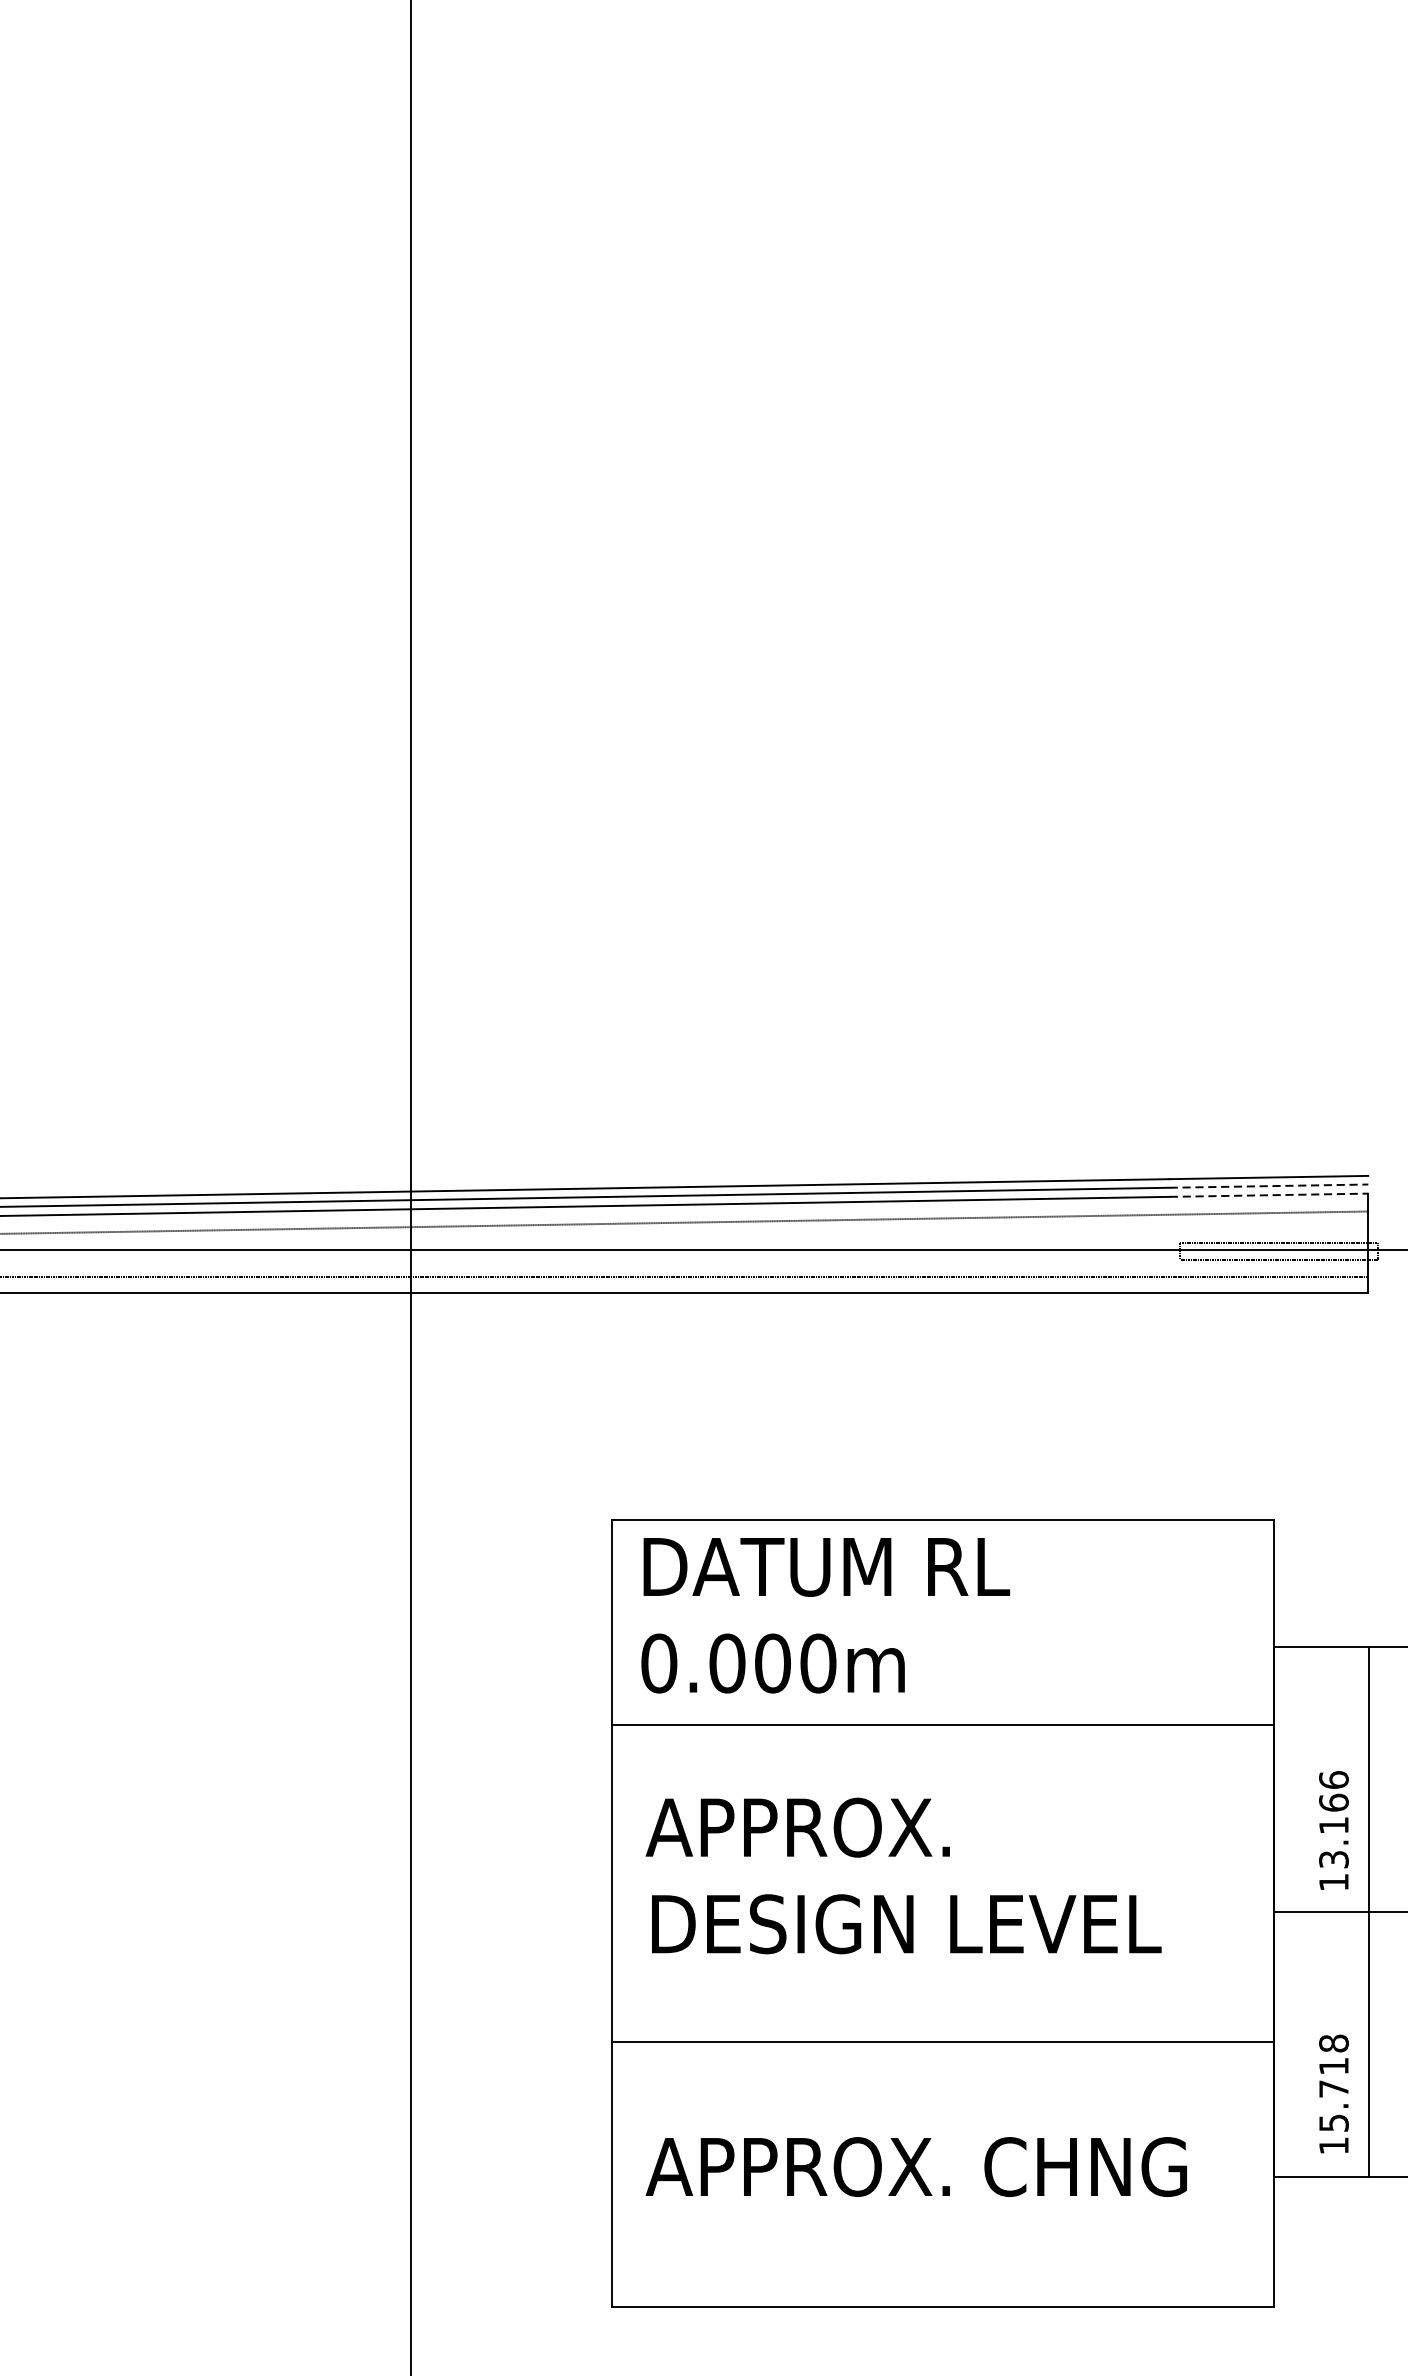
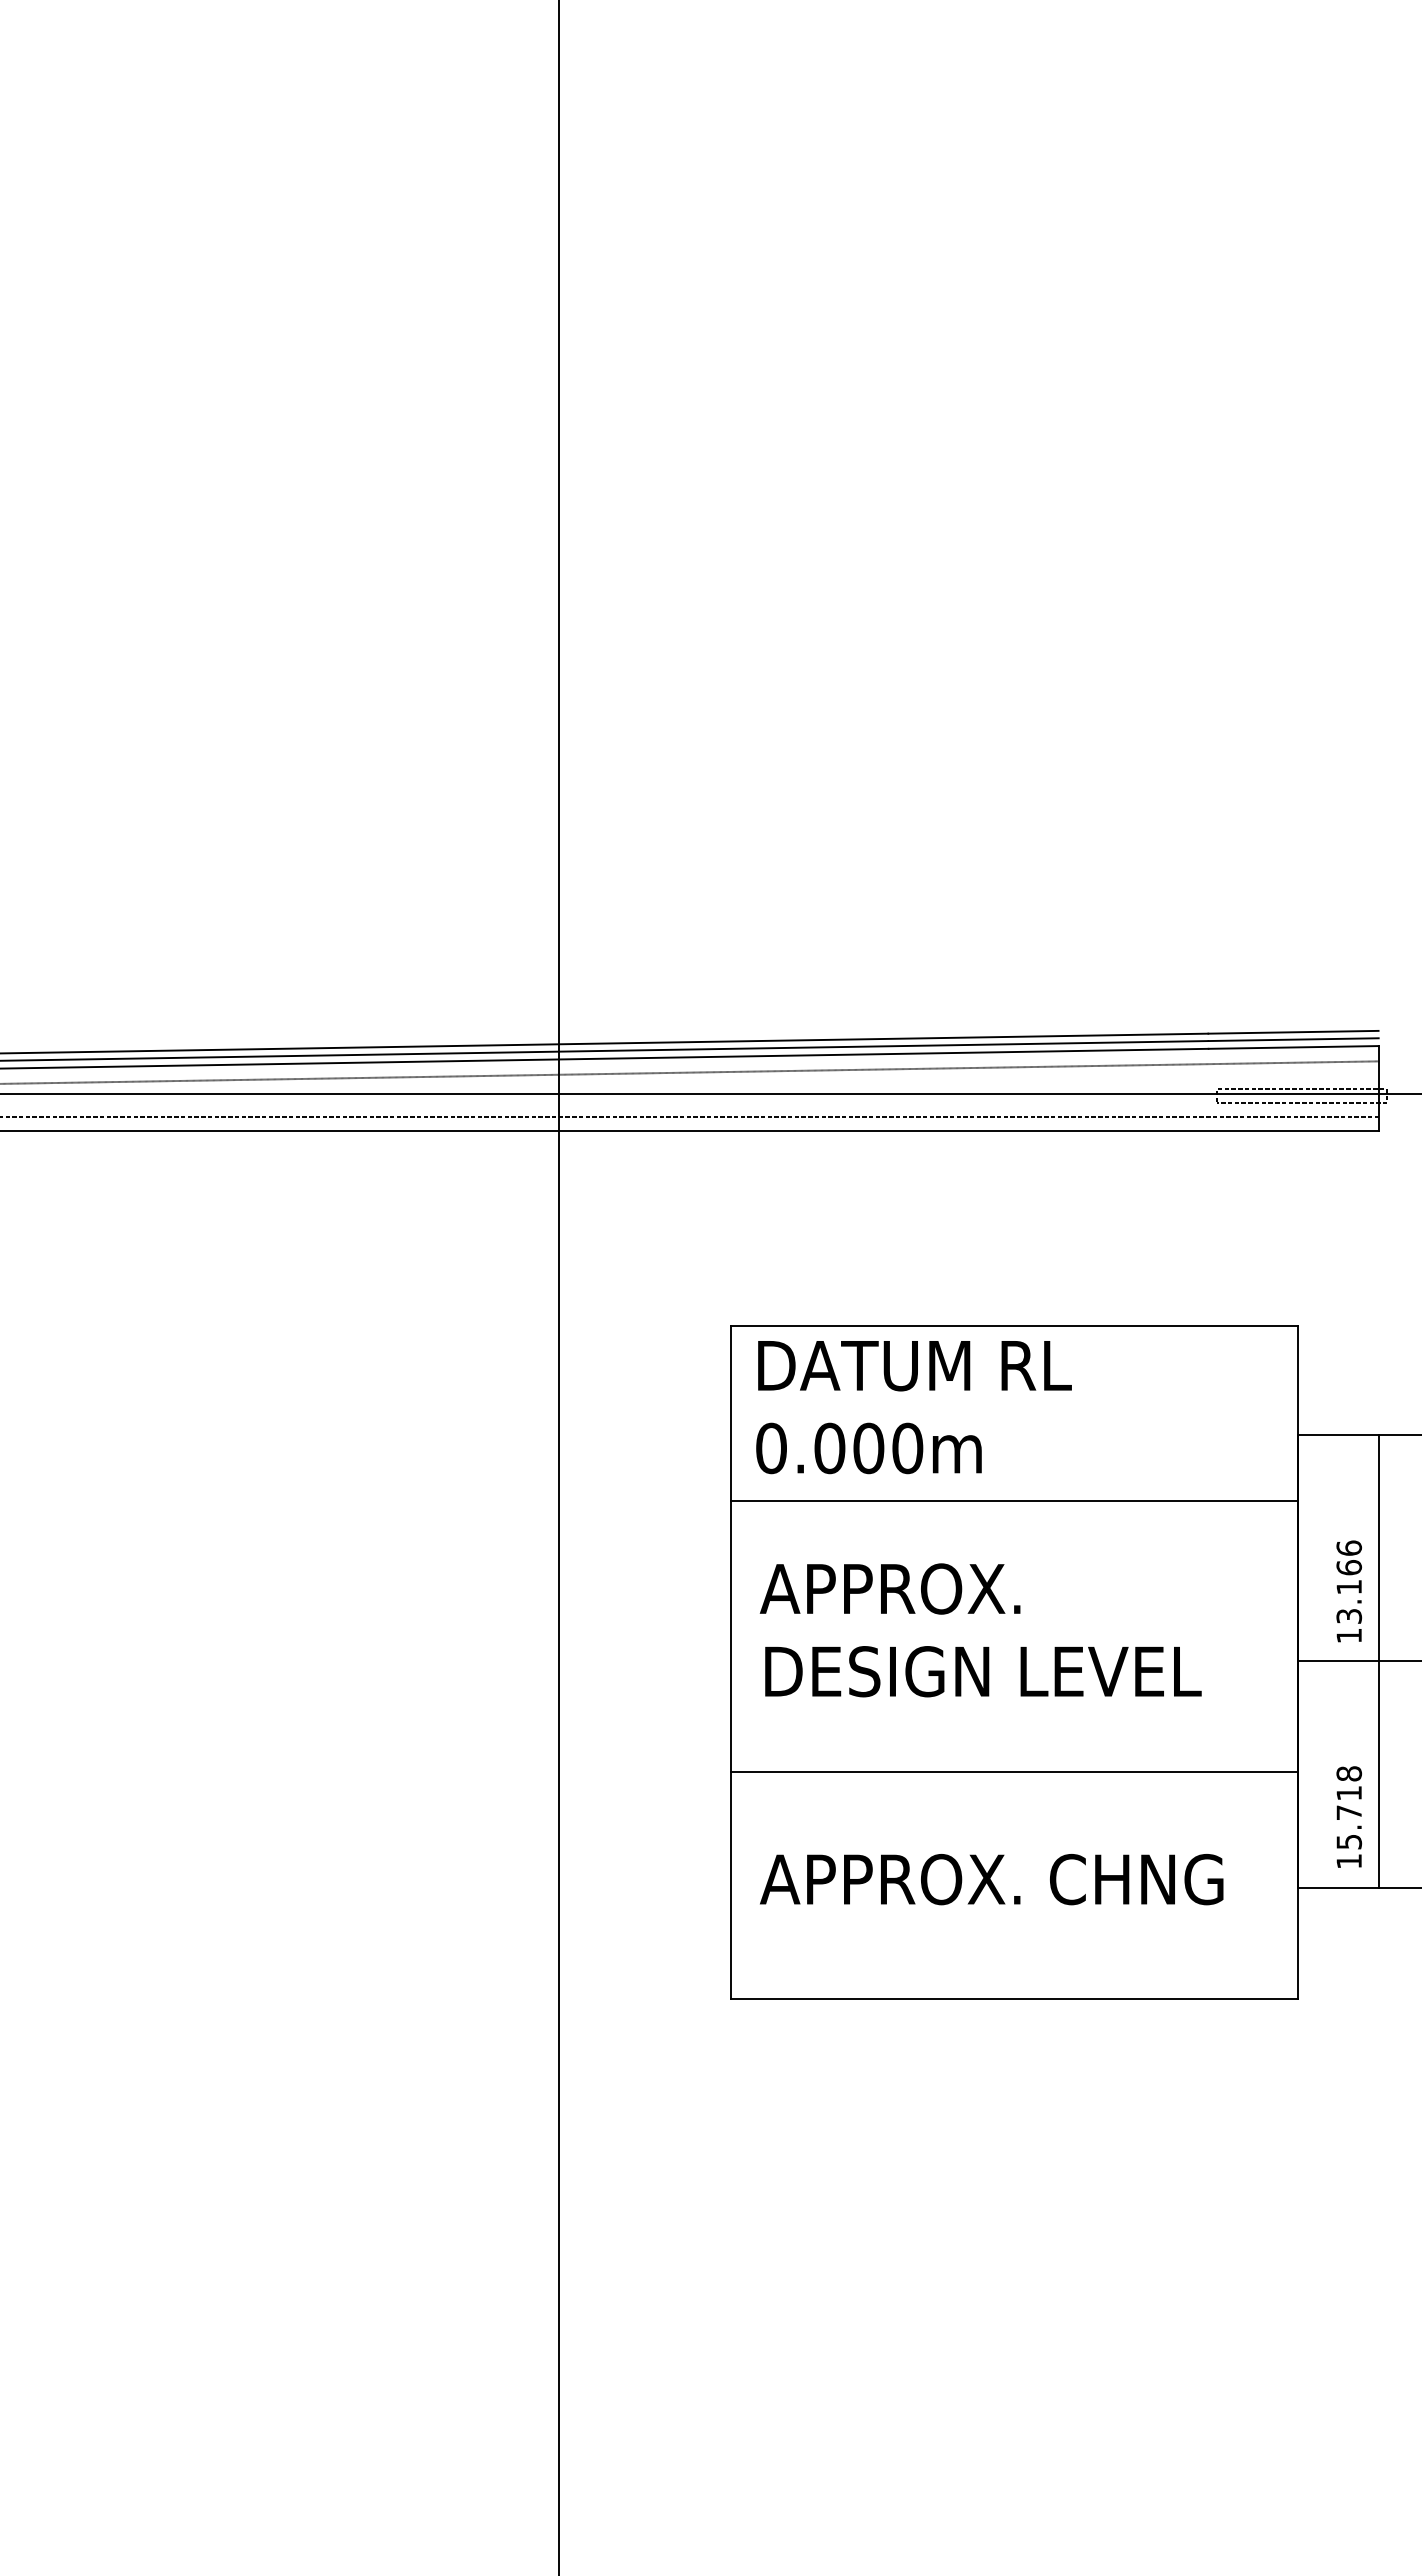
line: (1270, 1185) -> (1294, 1039), dashed -> solid
line: (1270, 1195) -> (1294, 1047), dashed -> solid

